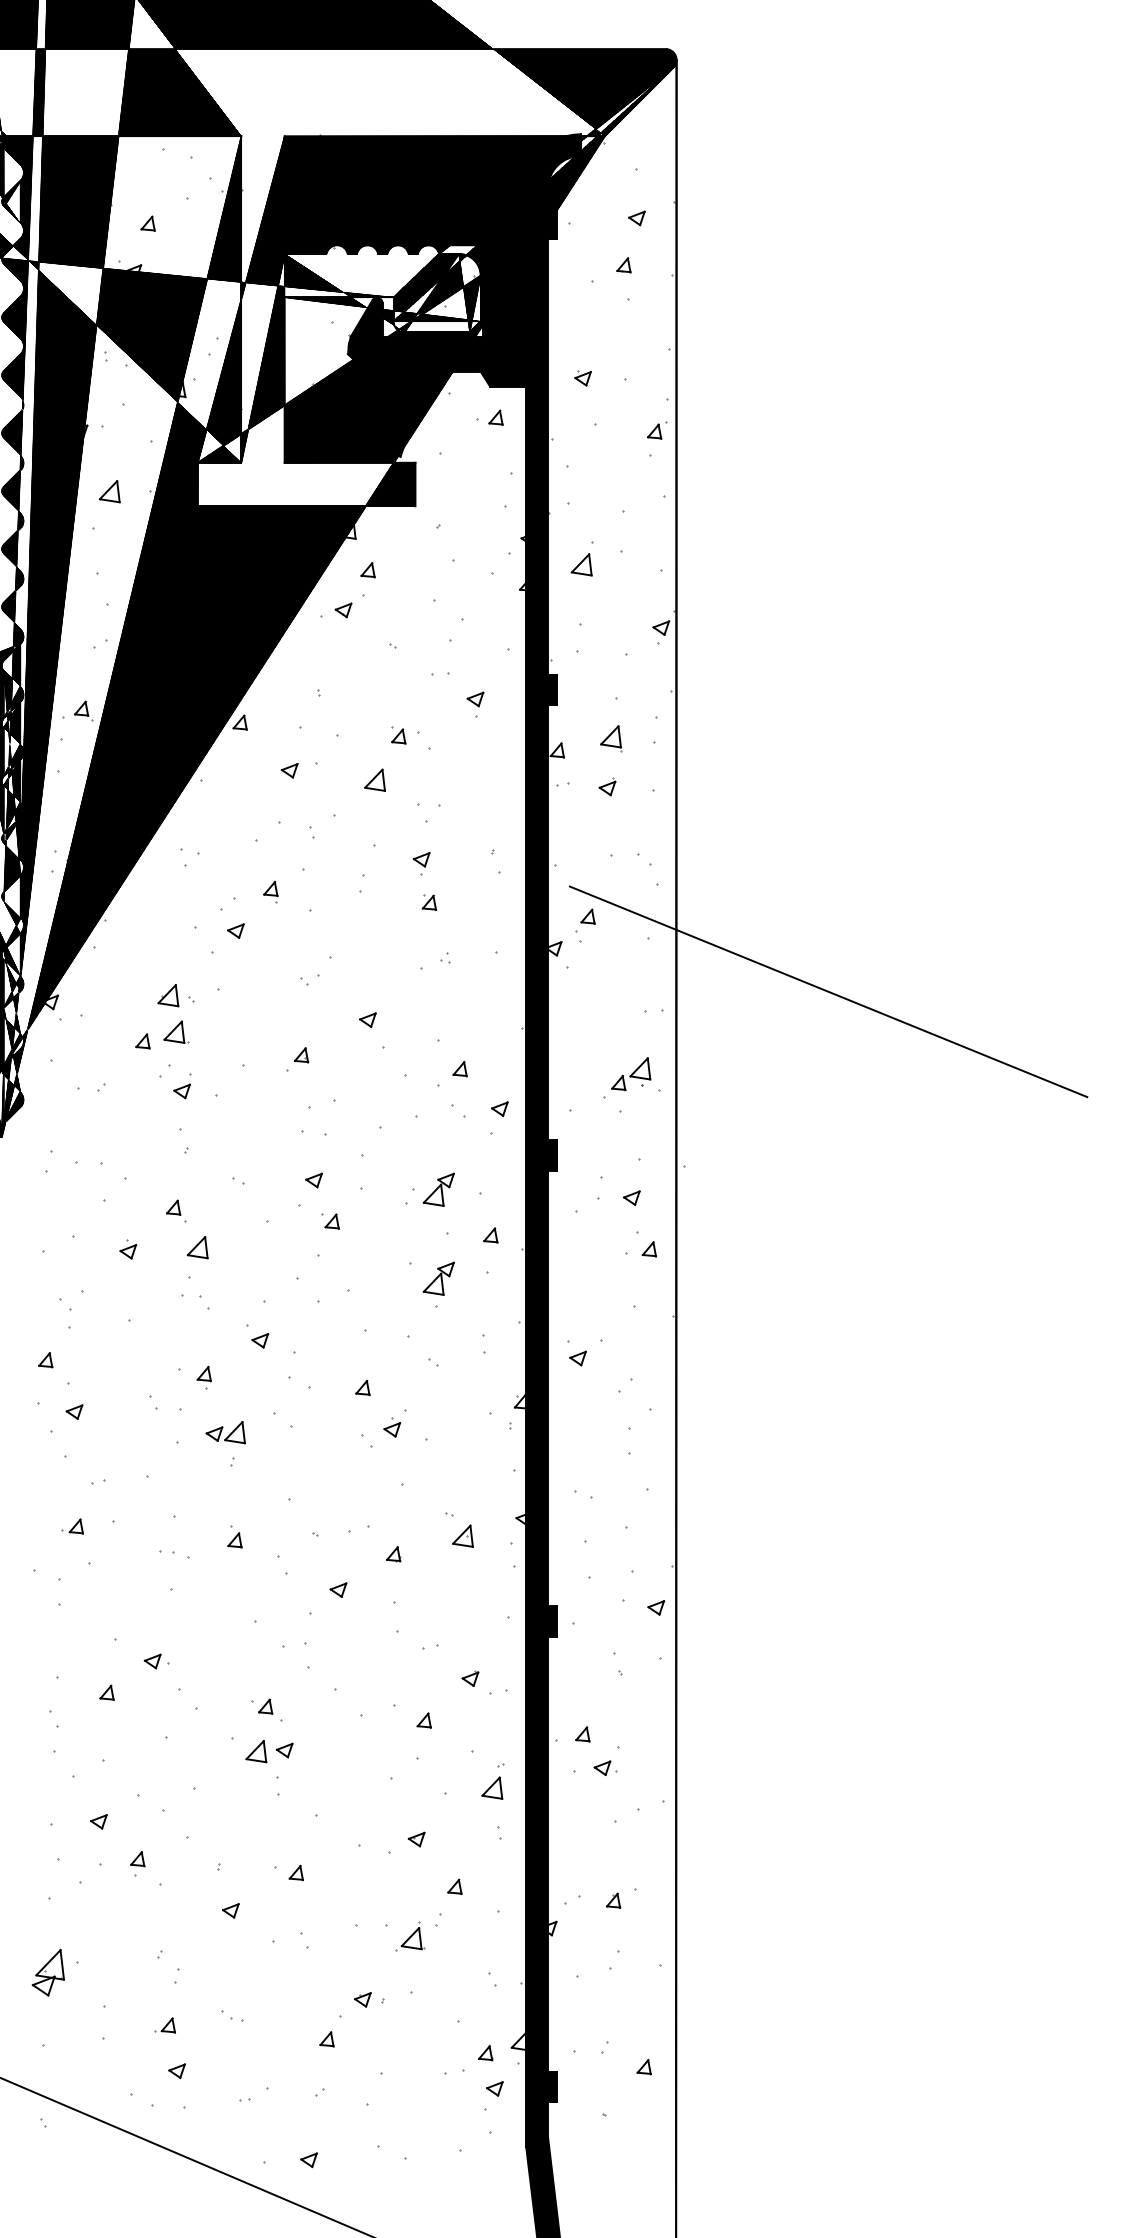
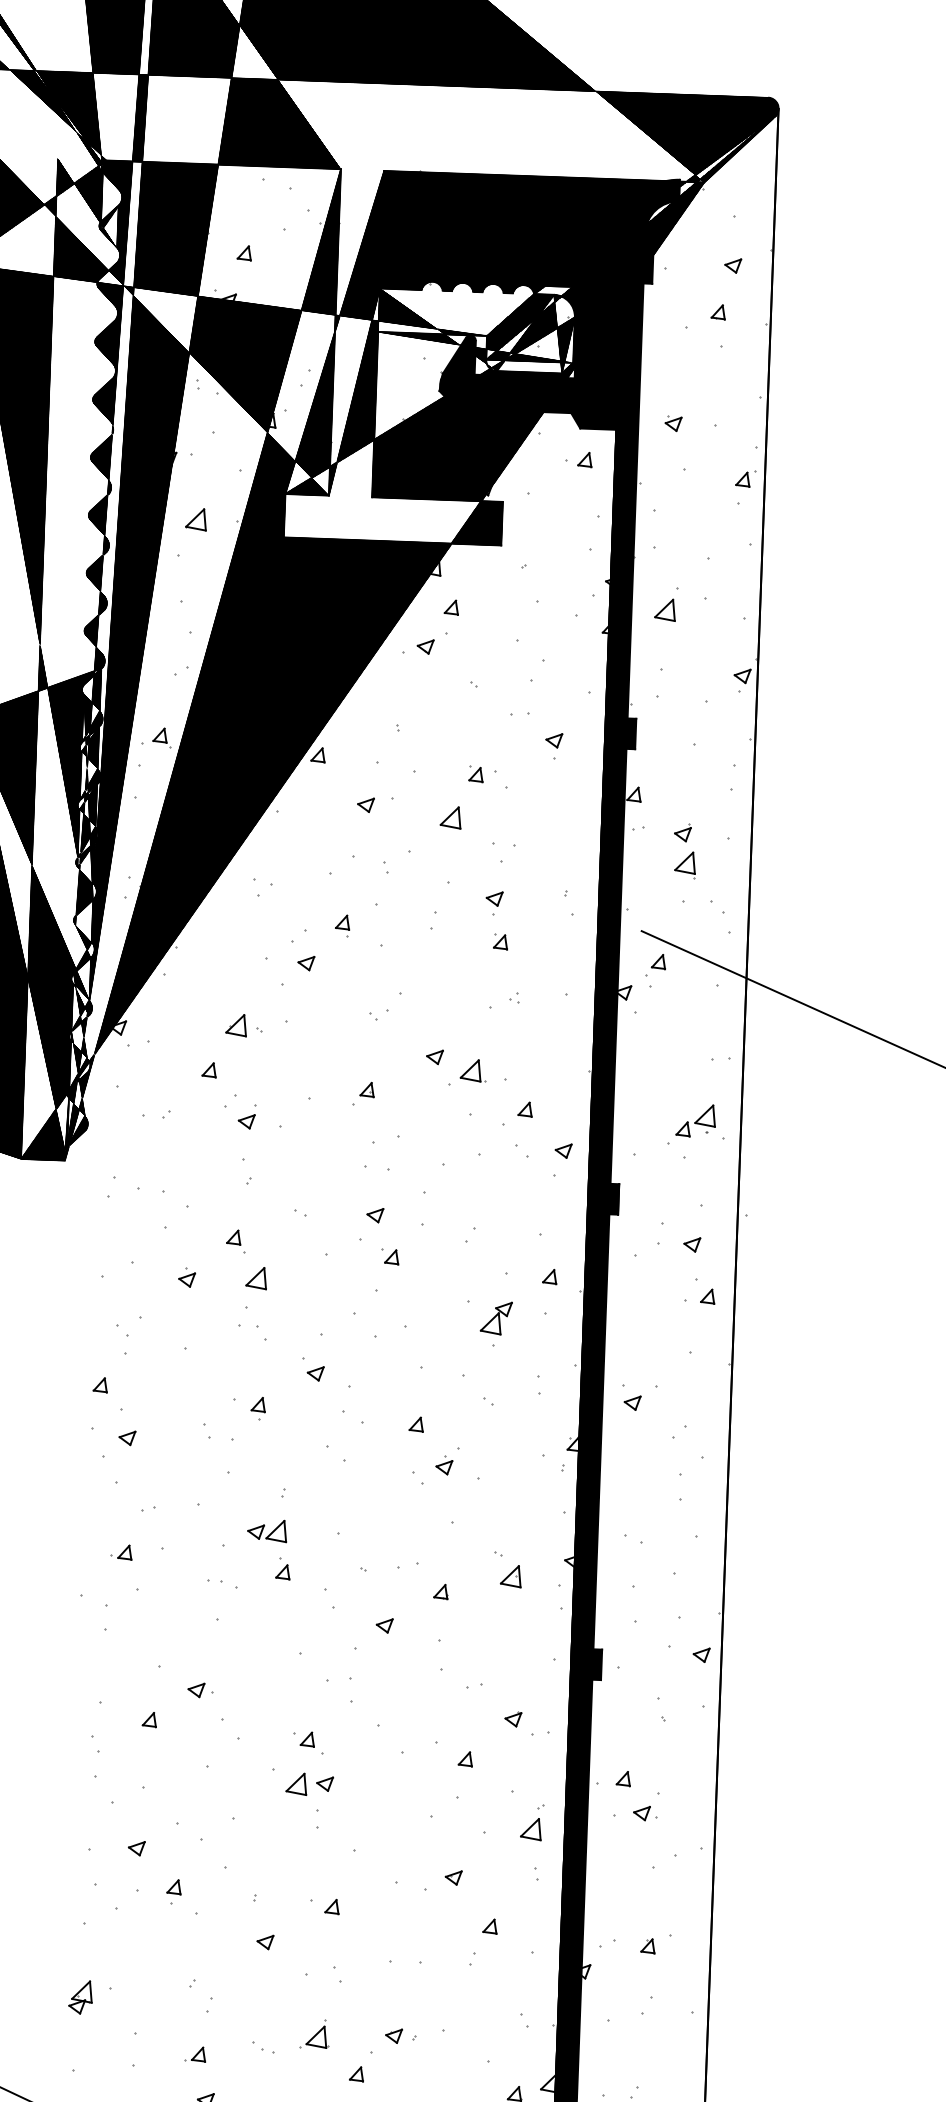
part: (611, 738) -> (685, 864), moved
part: (176, 1031) -> (473, 1069), moved
part: (438, 1189) -> (499, 1229), removed
part: (225, 1432) -> (267, 1530), moved
part: (410, 1936) -> (315, 2034), moved
part: (48, 1972) -> (80, 1997), size x0.71

